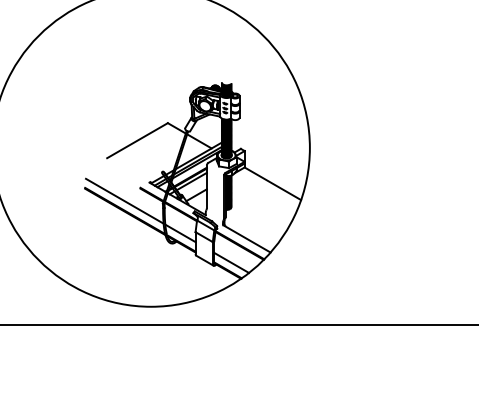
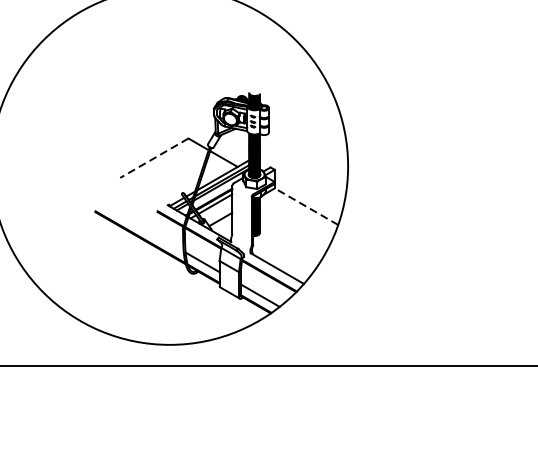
line: (137, 140) -> (154, 158), solid -> dashed
line: (272, 183) -> (306, 206), solid -> dashed
line: (124, 200) -> (139, 225), removed

